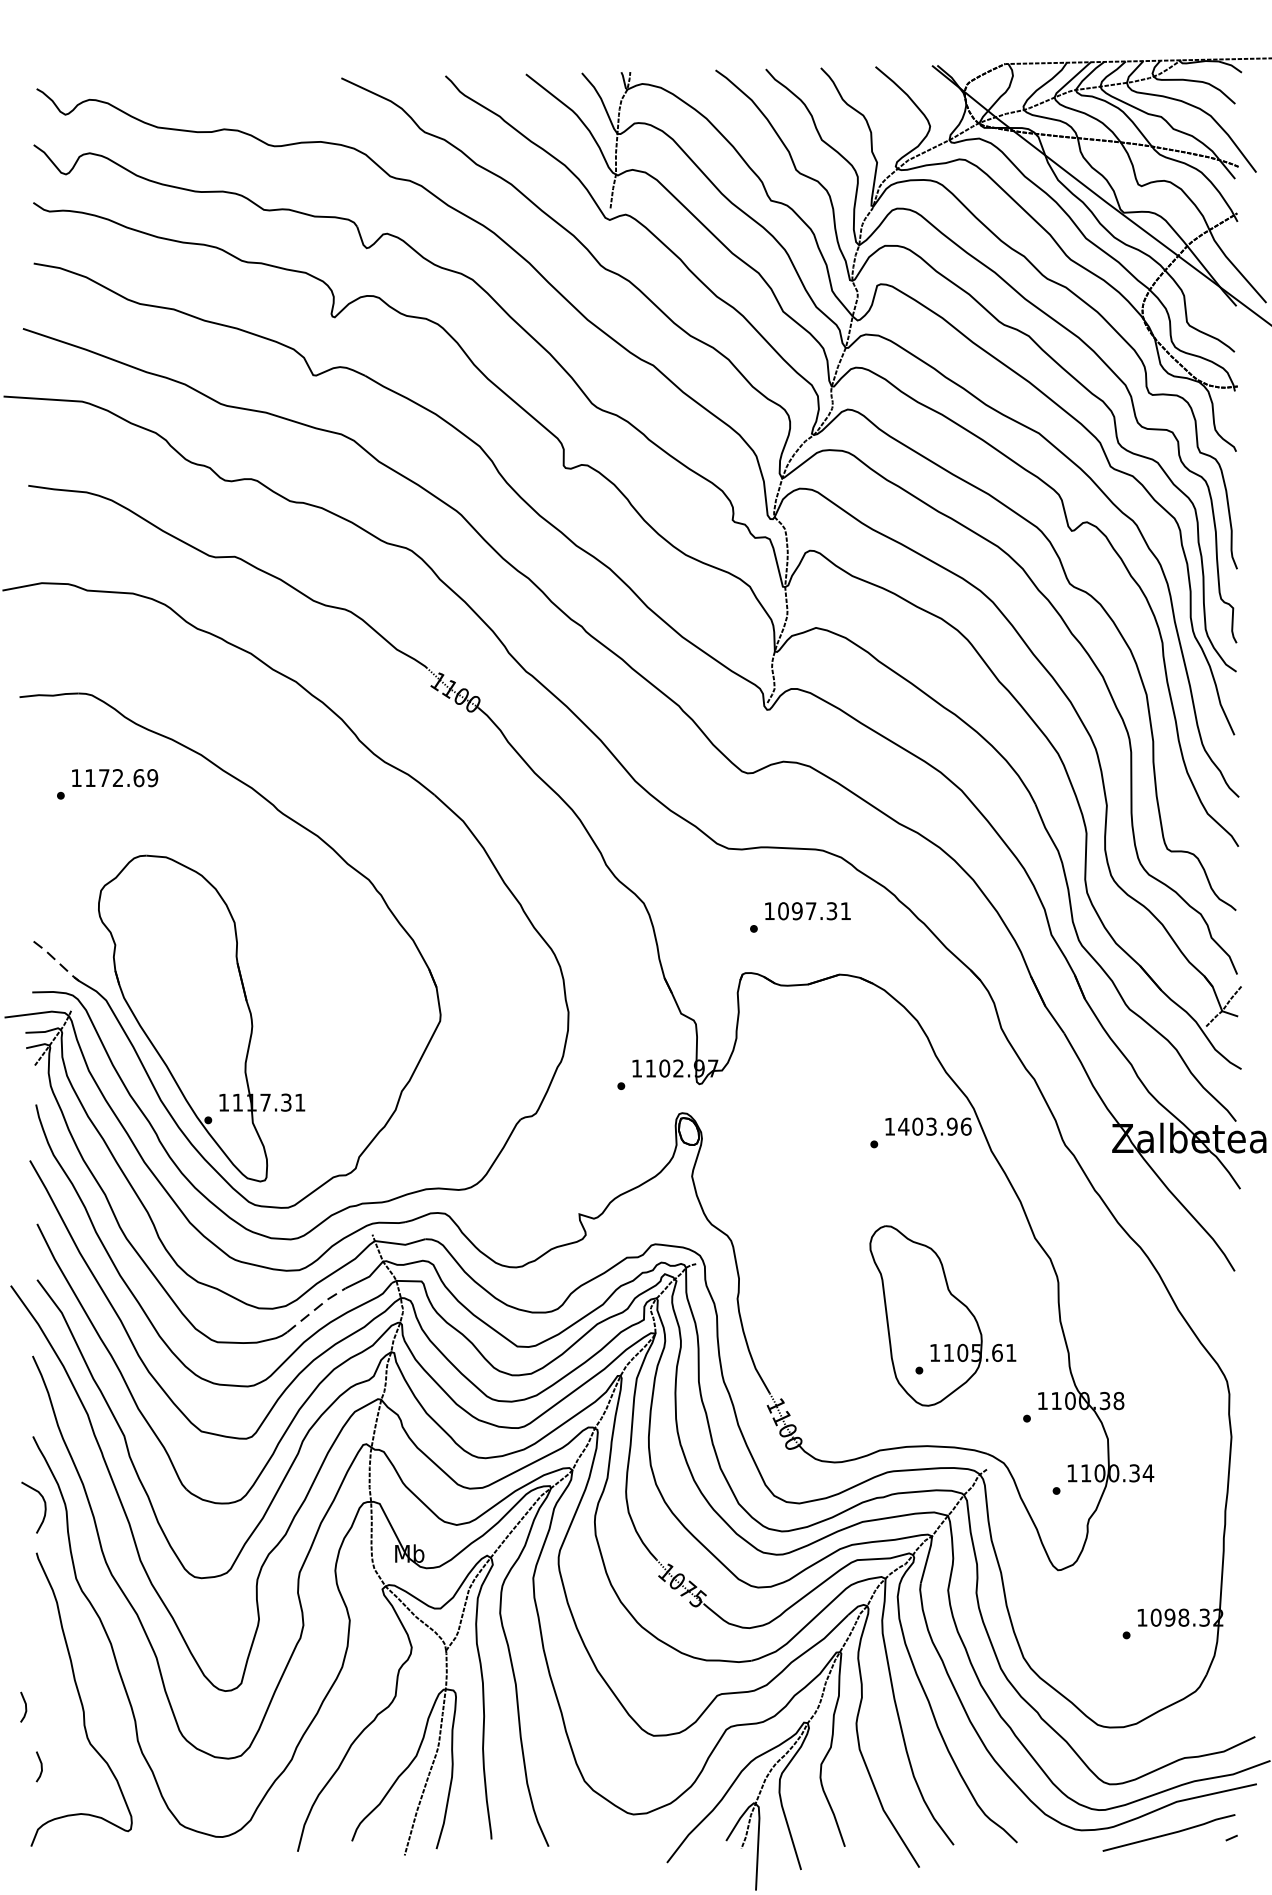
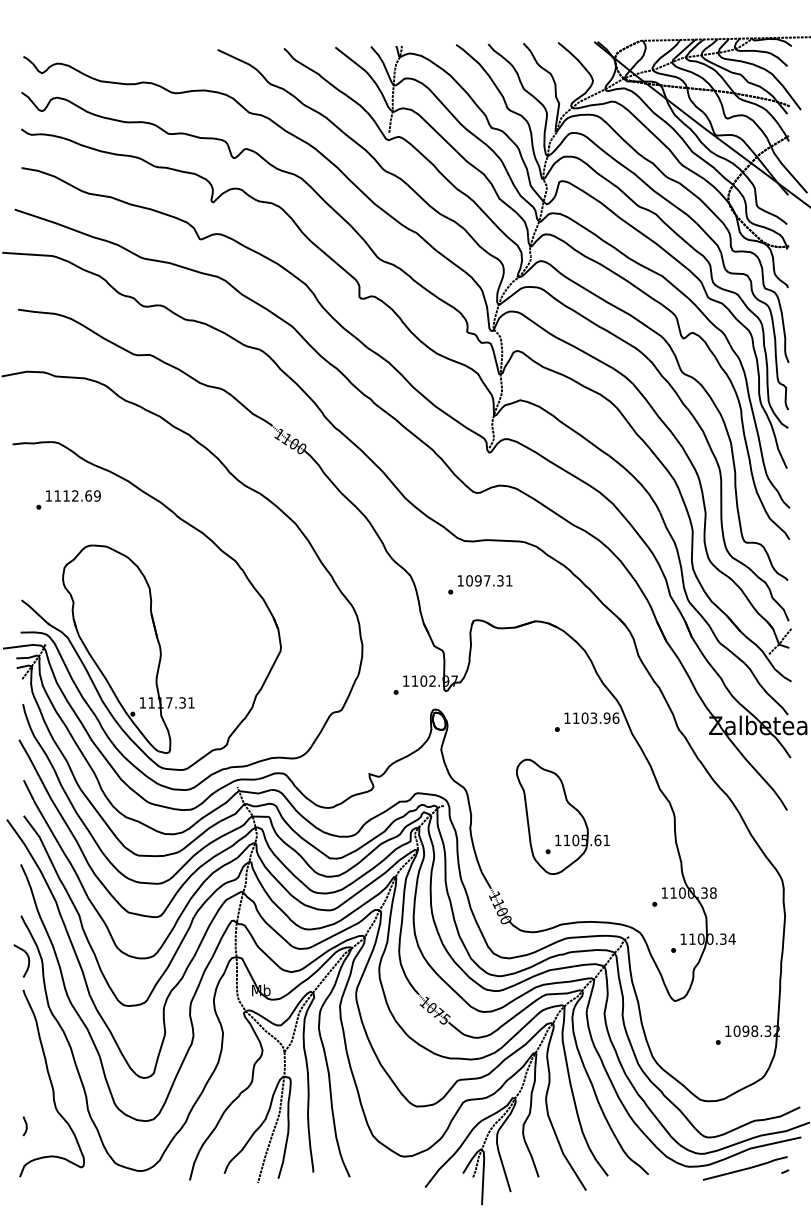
text: (104, 777) -> (66, 495), 1172.69 -> 1112.69
text: (800, 916) -> (480, 584), moved
line: (57, 960) -> (36, 612), dashed -> solid
text: (902, 1125) -> (575, 717), 1403.96 -> 1103.96
line: (317, 1307) -> (202, 833), dashed -> solid
part: (941, 1315) -> (562, 816), moved
line: (24, 1707) -> (15, 1088), removed

